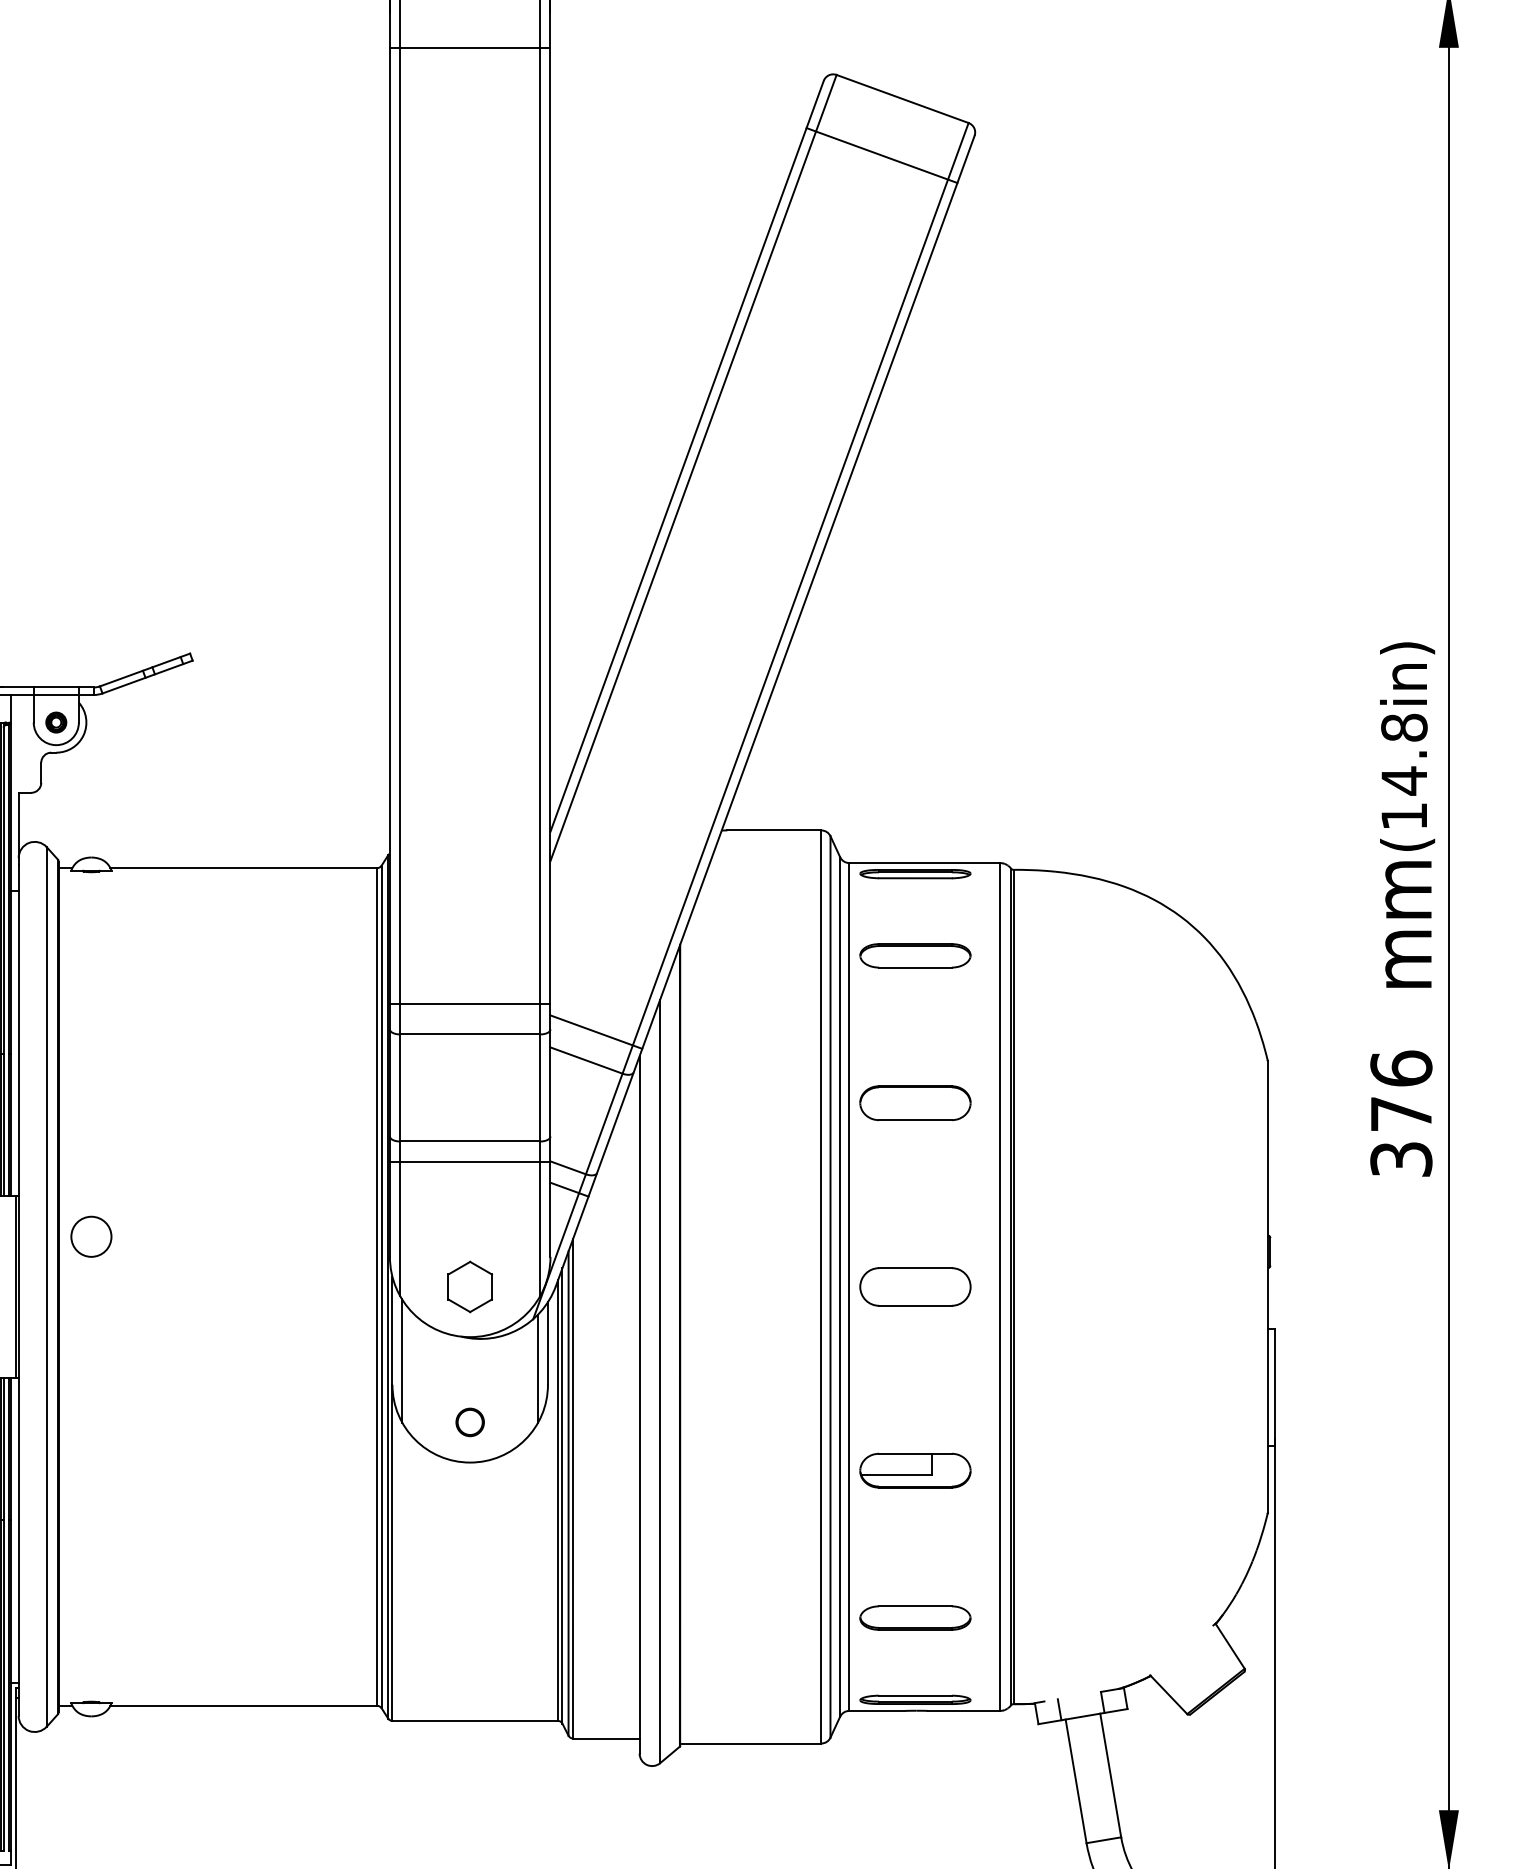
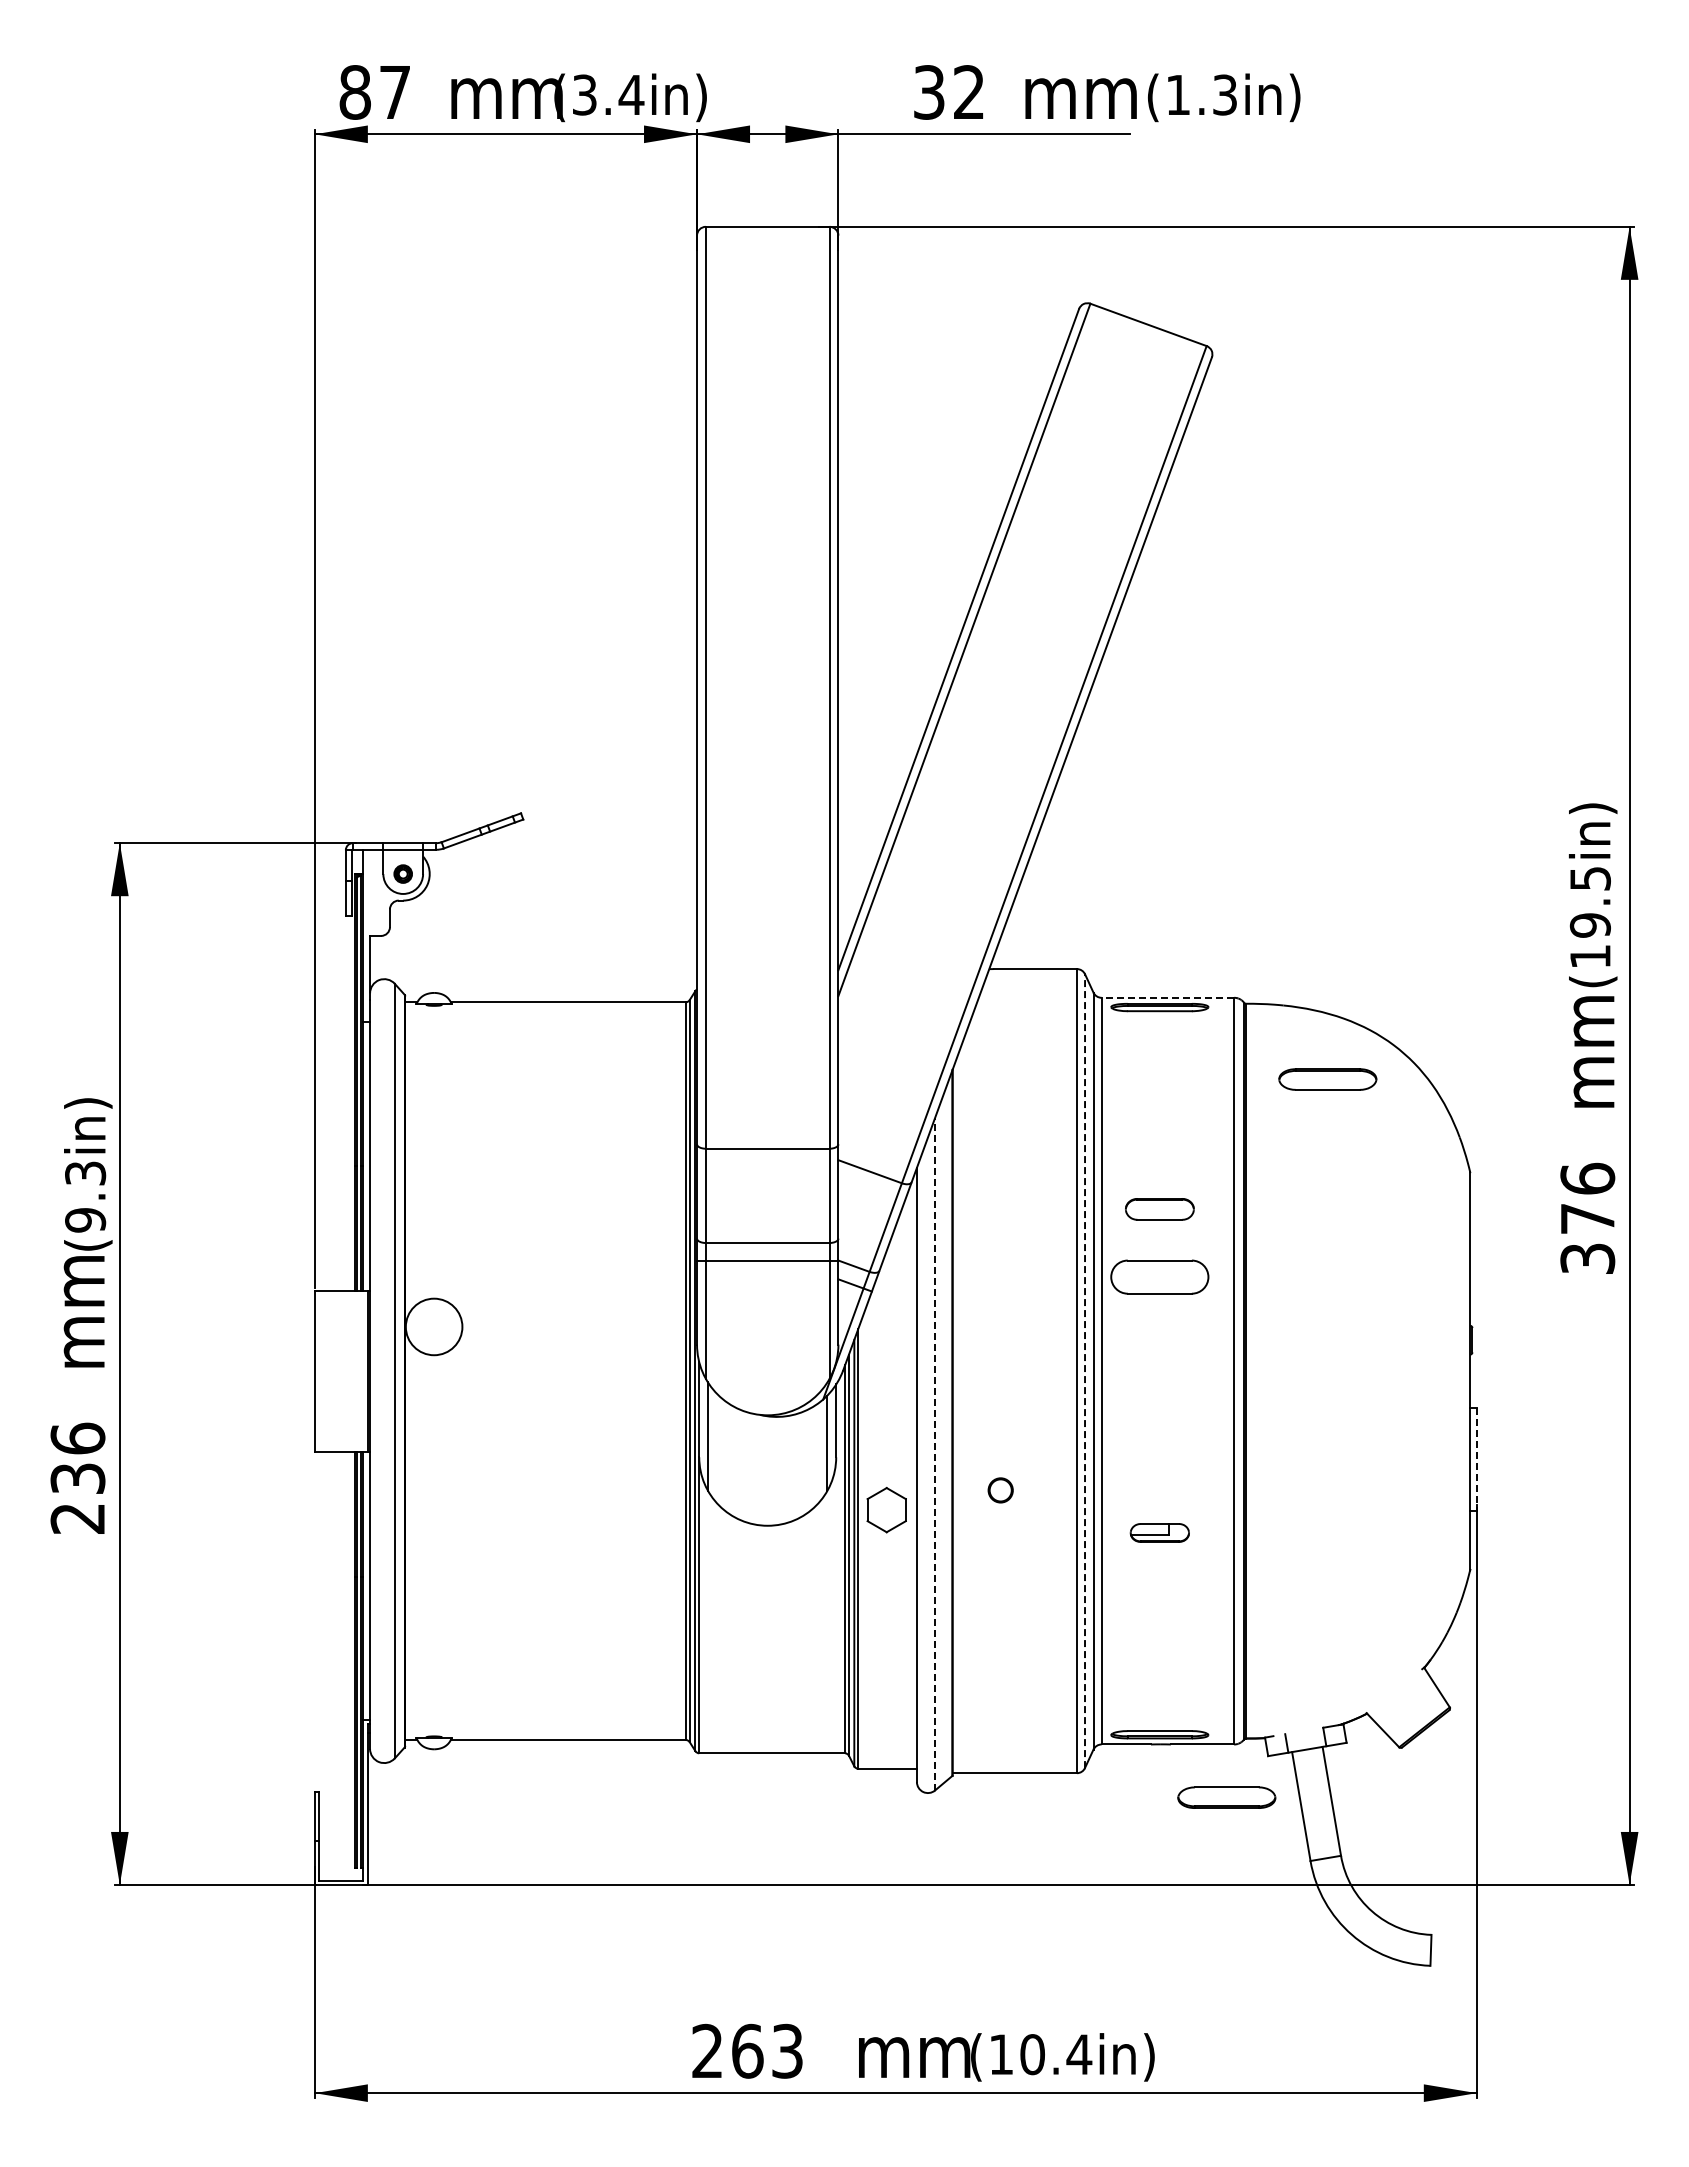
line: (469, 47) -> (767, 279), removed
line: (881, 155) -> (1129, 374), removed
text: (1403, 754) -> (1589, 902), (14.8in) -> (19.5in)
line: (924, 862) -> (1167, 997), solid -> dashed
part: (915, 955) -> (1327, 1079), moved
line: (469, 1004) -> (767, 1122), removed
line: (595, 1031) -> (878, 1146), removed
part: (915, 1103) -> (1159, 1209), size x0.7
circle: (90, 1236) -> (433, 1326), size x1.6
part: (915, 1286) -> (1159, 1276), moved
part: (469, 1287) -> (886, 1510), moved
line: (831, 1287) -> (1085, 1371), solid -> dashed
line: (660, 1380) -> (935, 1453), solid -> dashed
line: (1275, 1387) -> (1476, 1459), solid -> dashed
circle: (469, 1422) -> (1000, 1490), moved
part: (915, 1470) -> (1159, 1532), size x0.6
part: (915, 1617) -> (1226, 1797), moved

